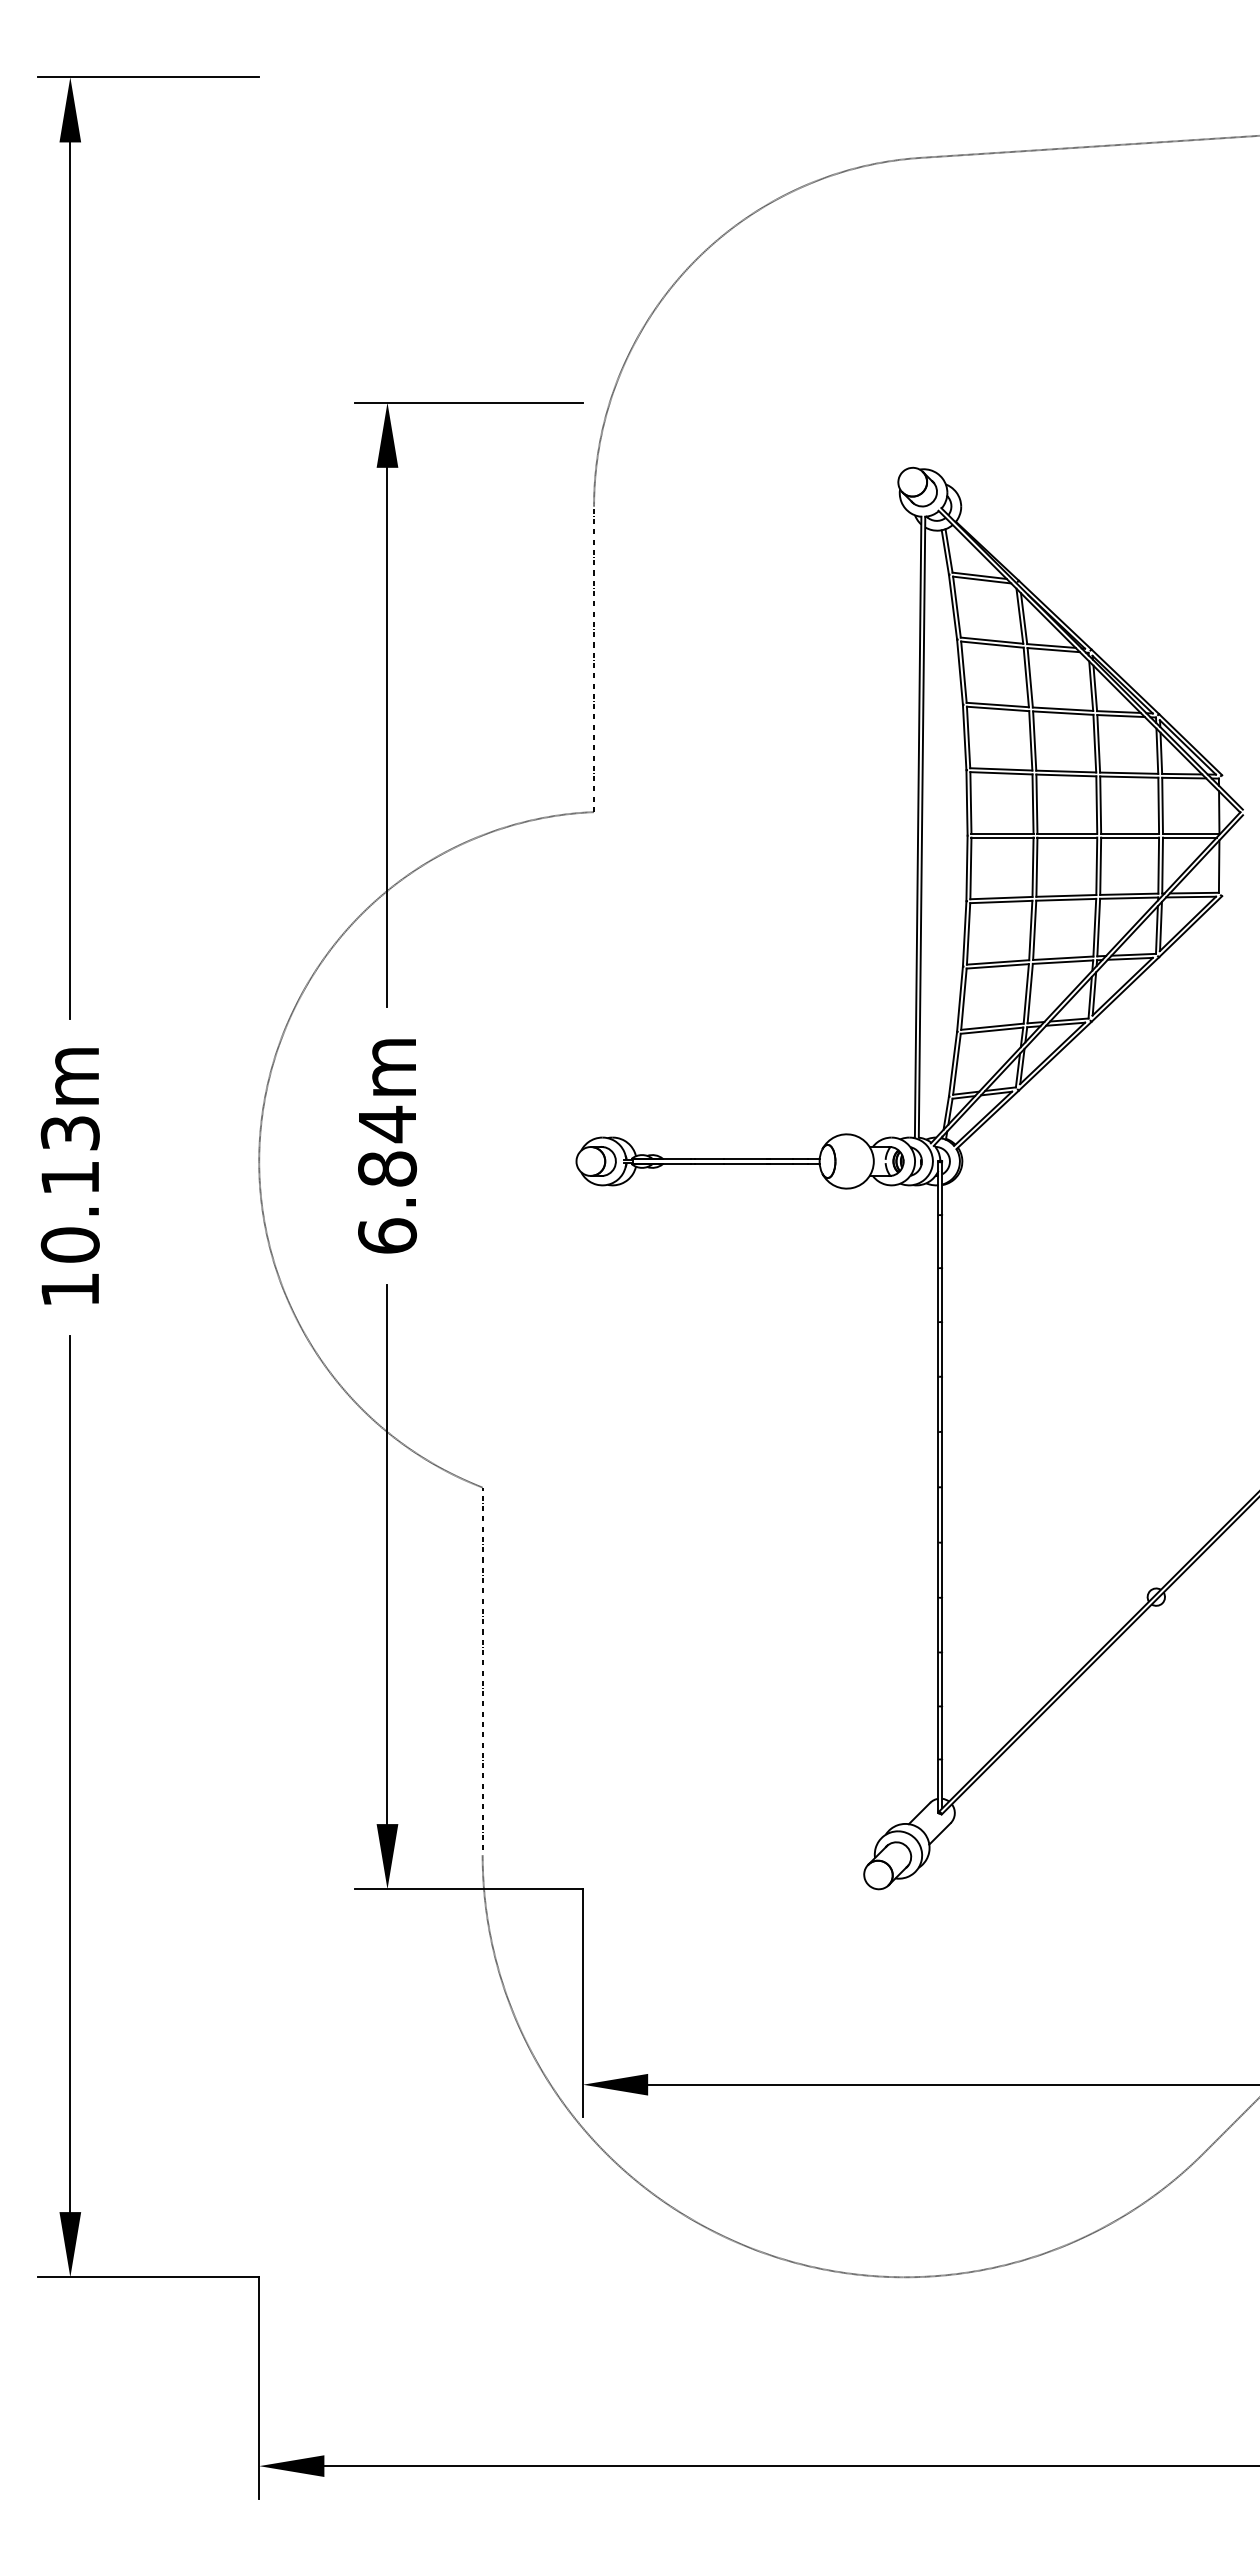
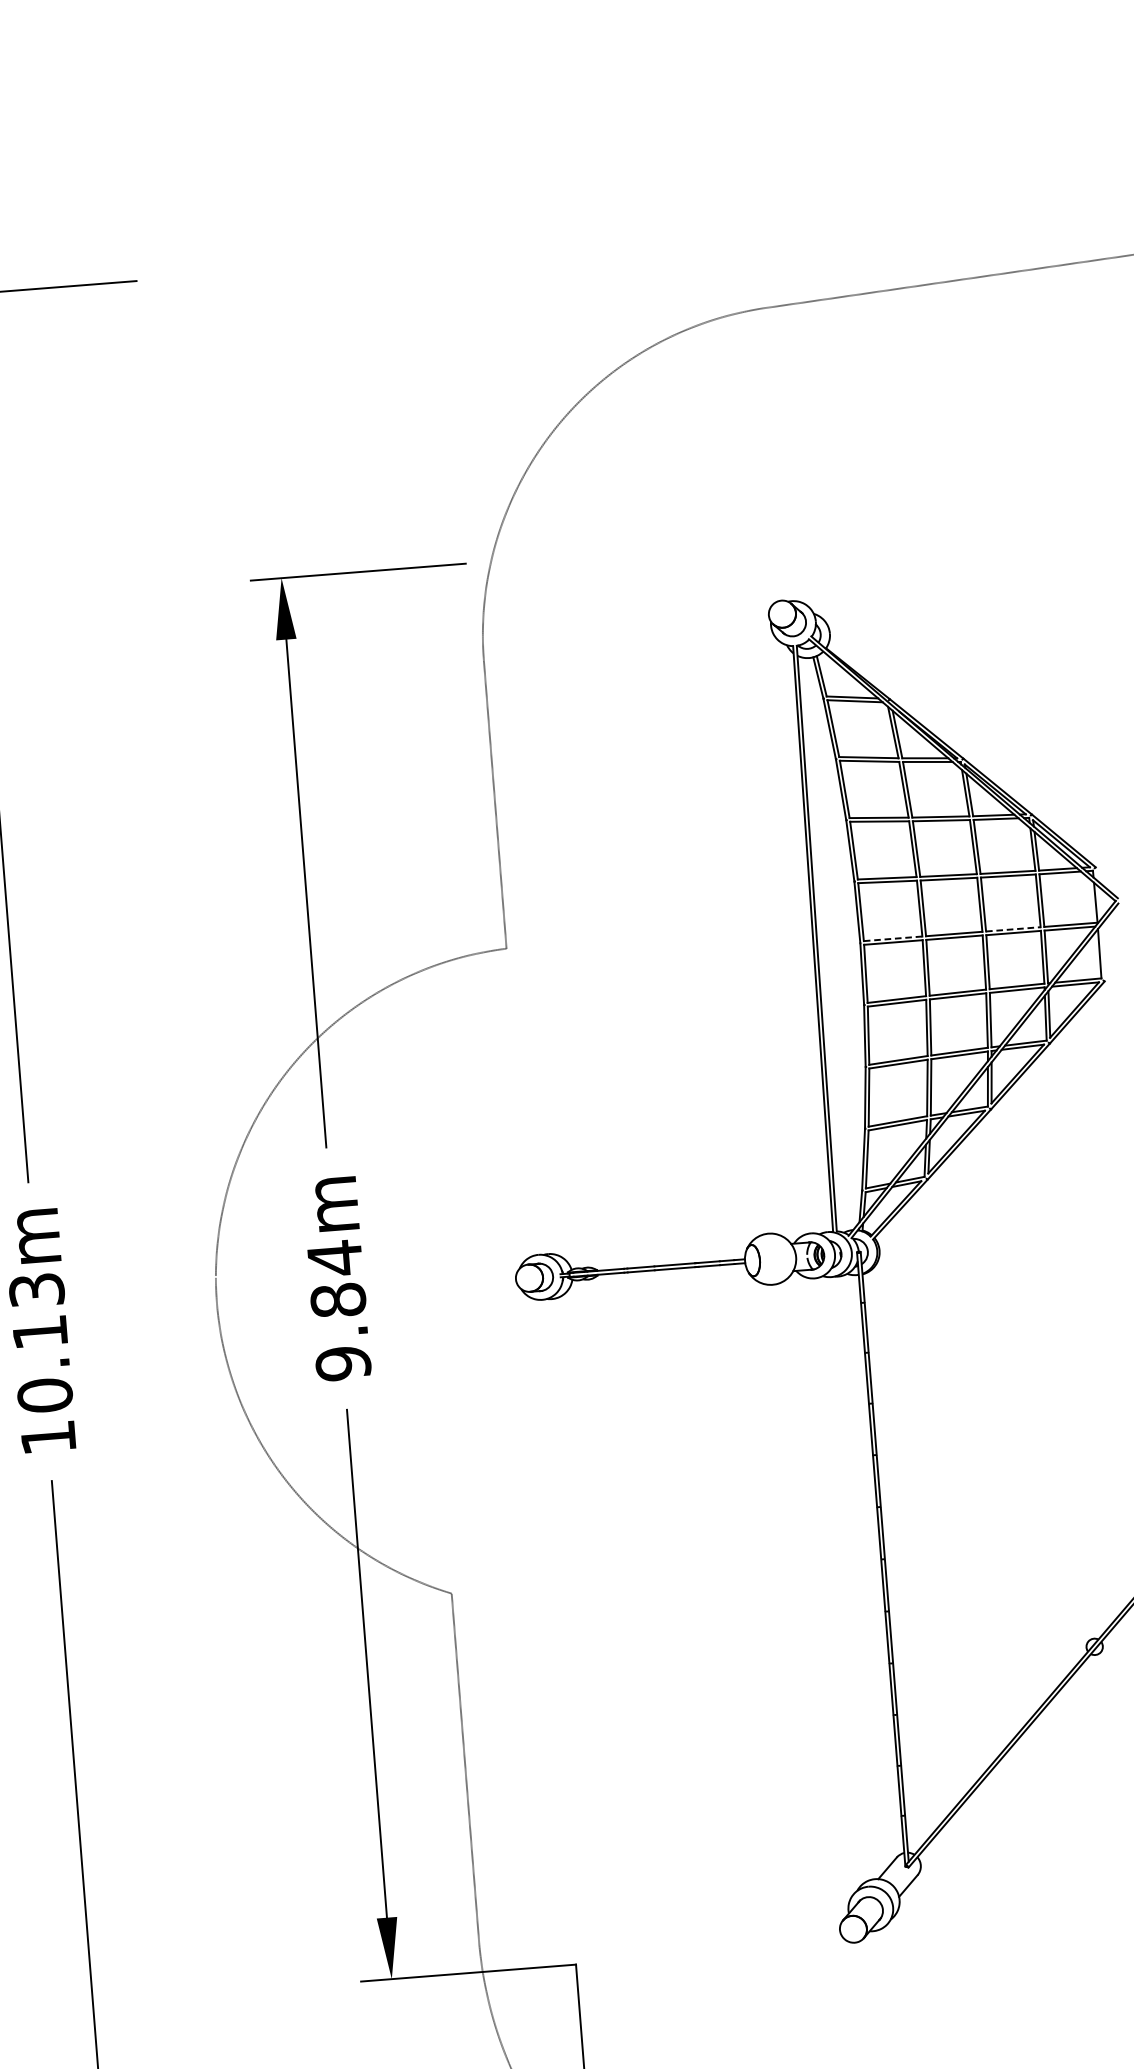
line: (1002, 833) -> (893, 938), solid -> dashed
line: (1130, 833) -> (1013, 929), solid -> dashed
text: (387, 1236) -> (343, 1363), 6.84m -> 9.84m

